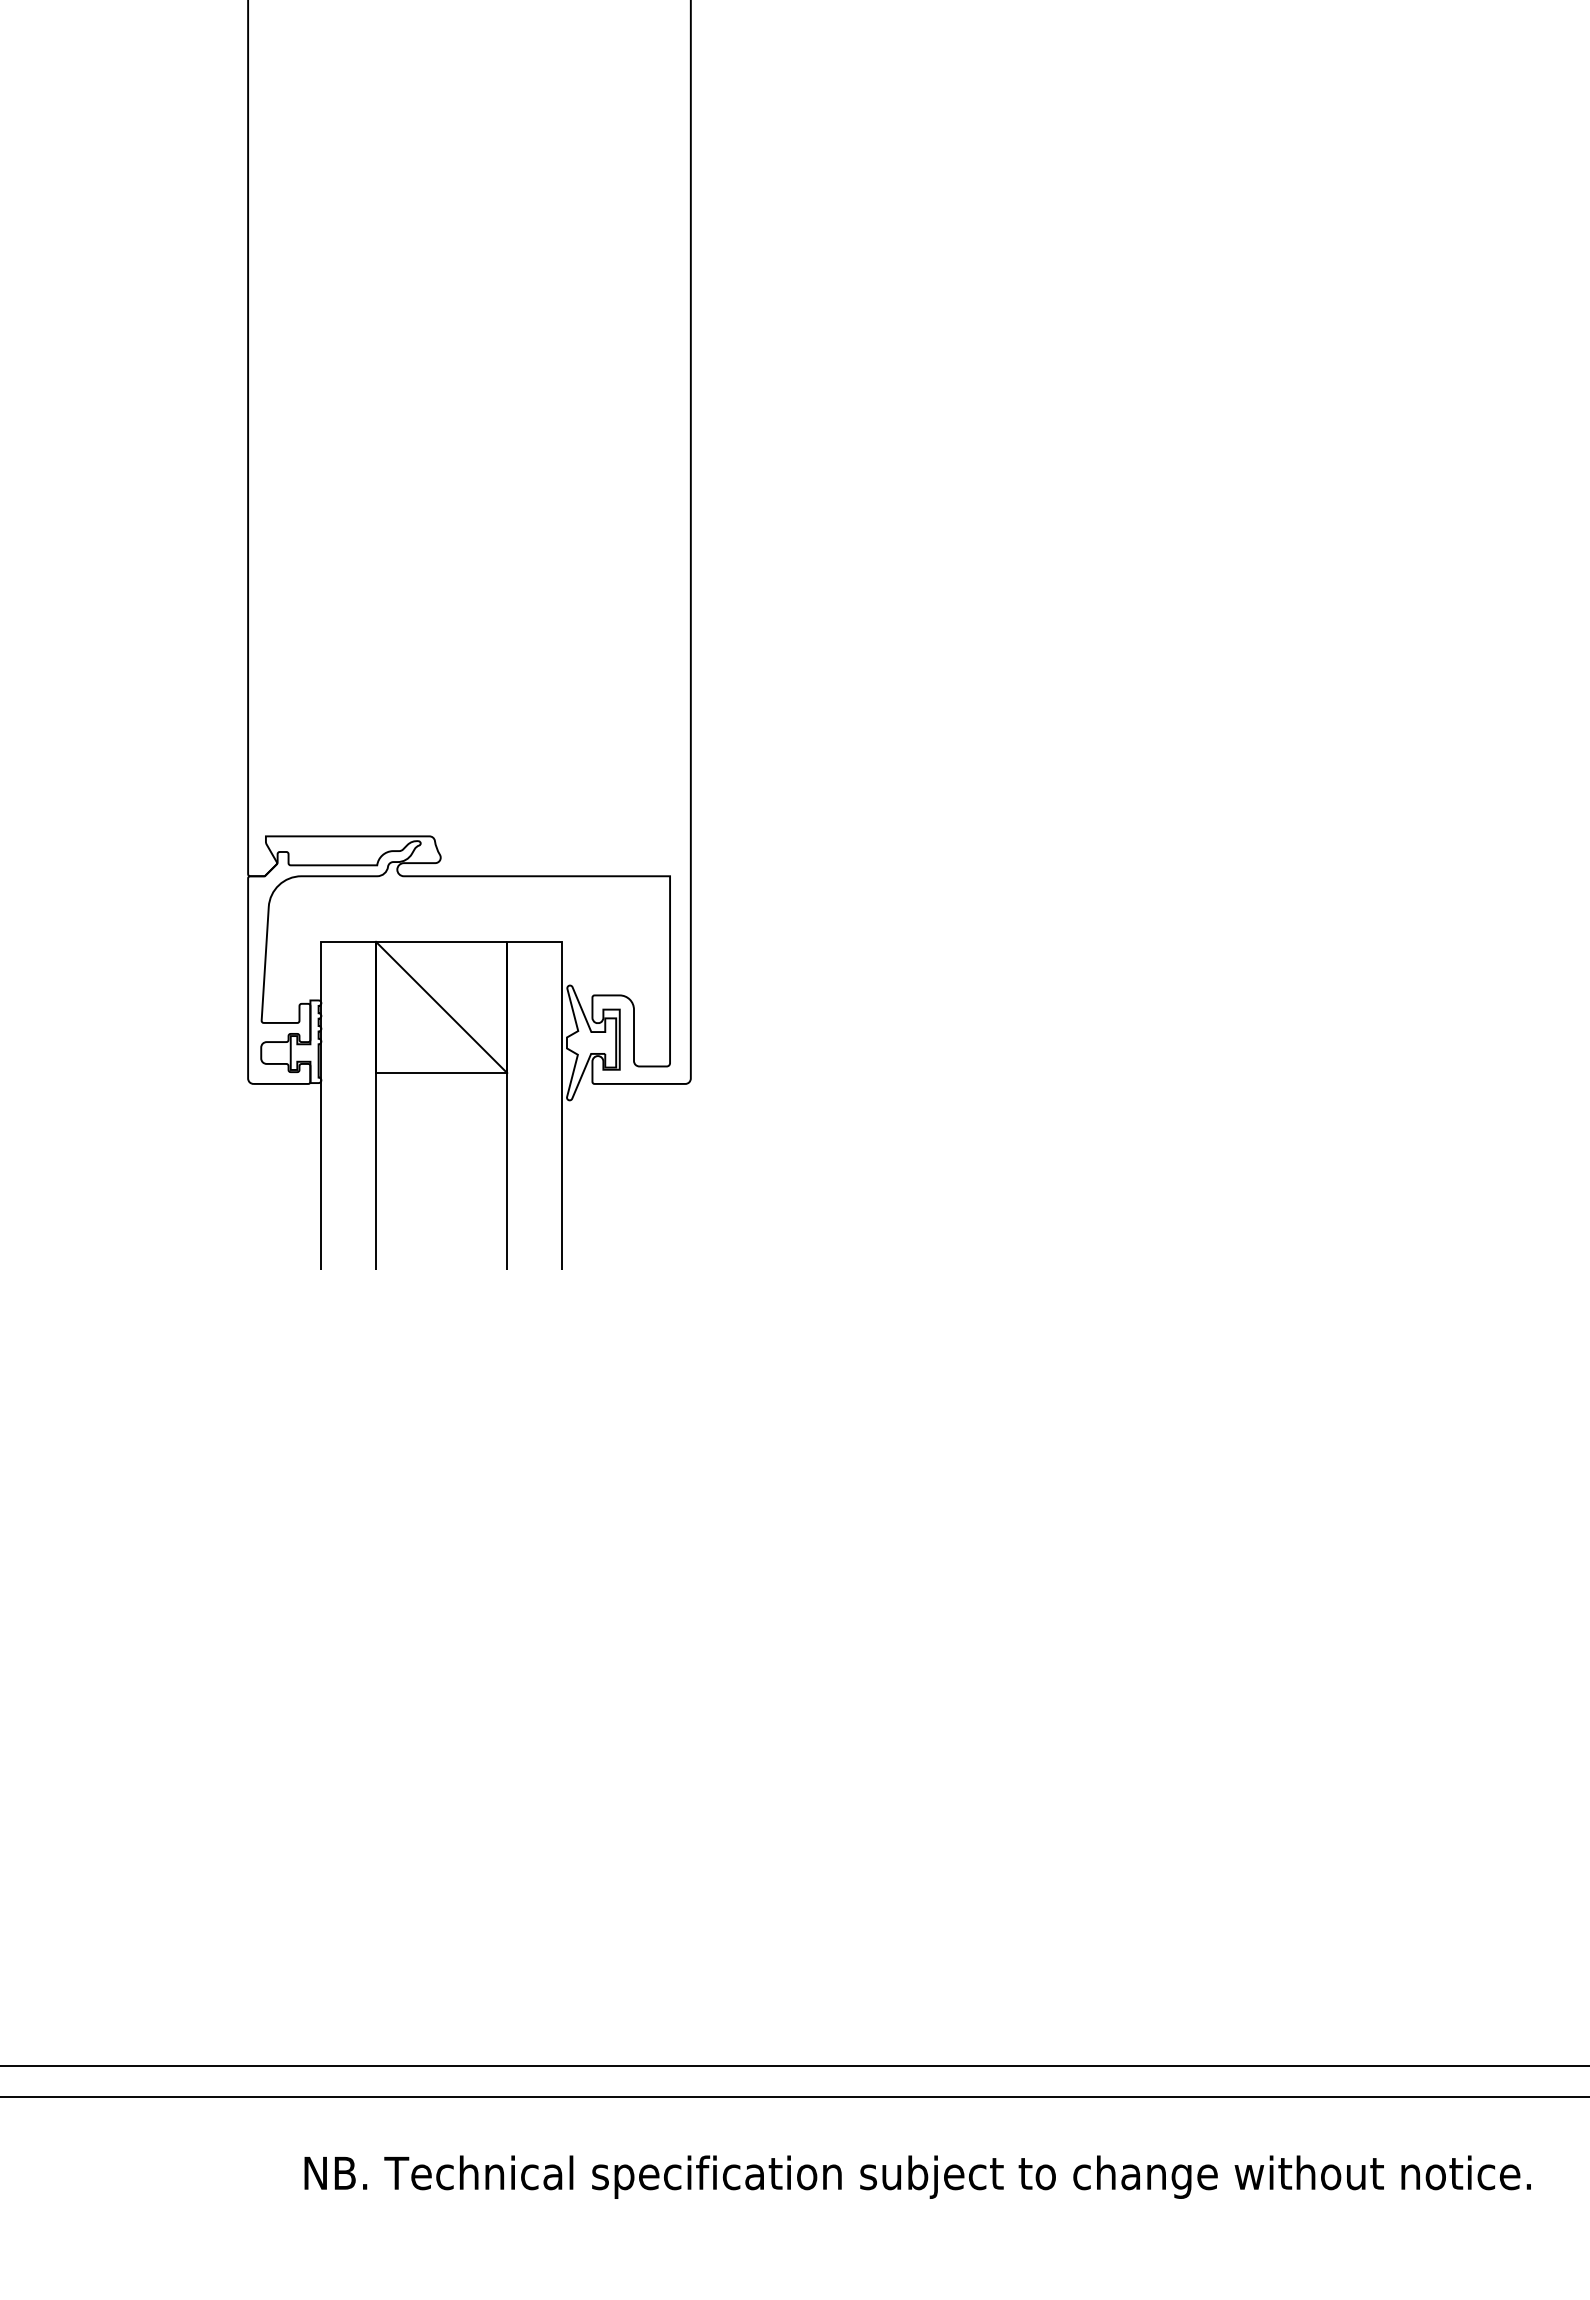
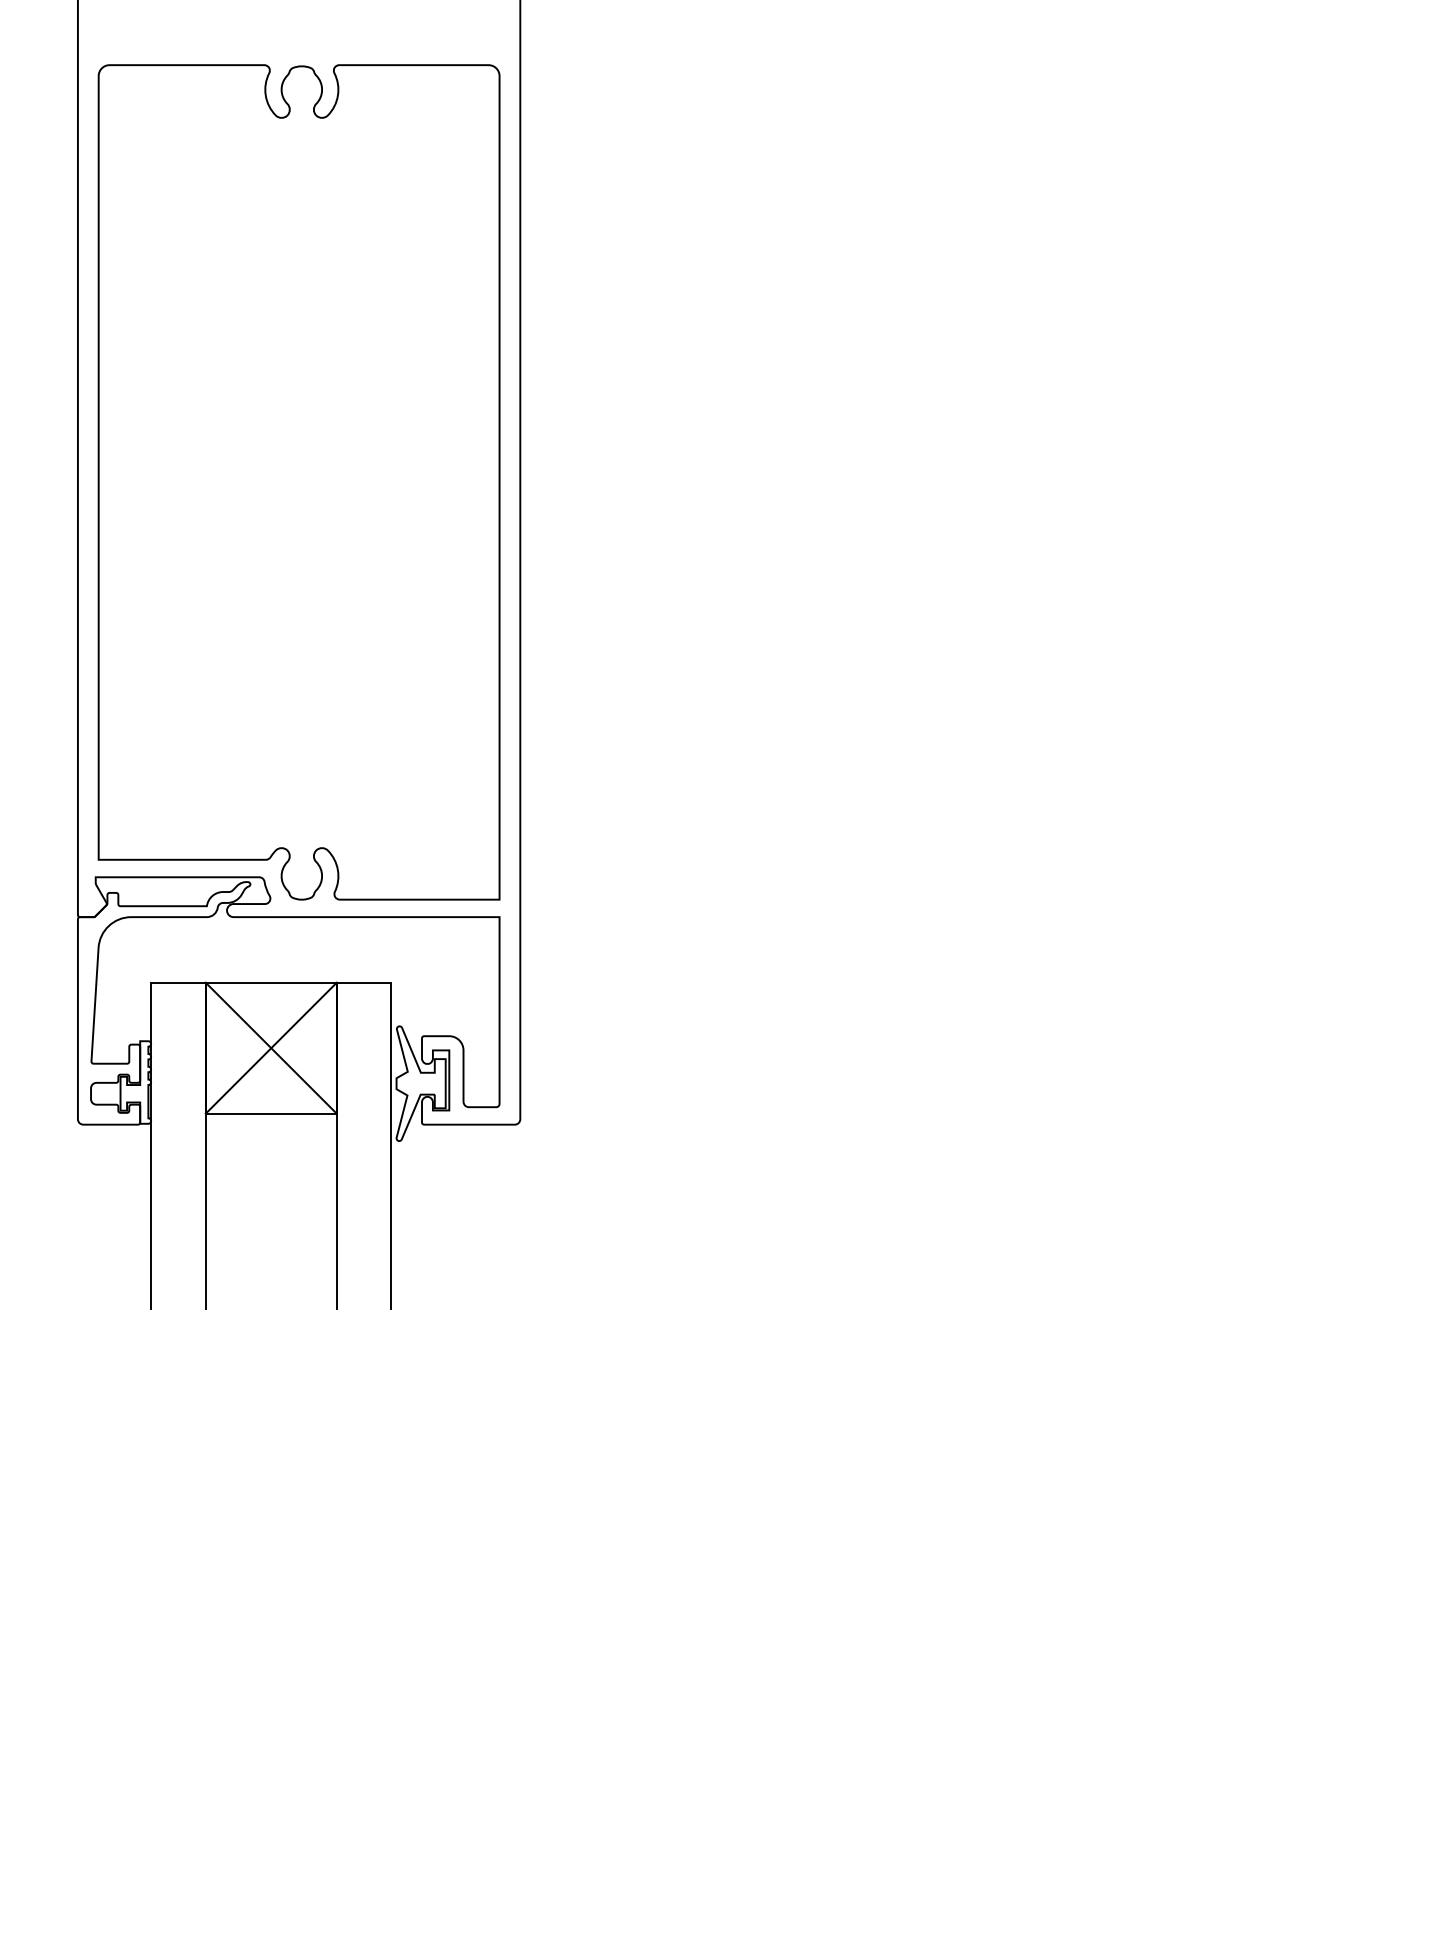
part: (469, 440) -> (299, 481), added
line: (441, 1007) -> (271, 1048), added

